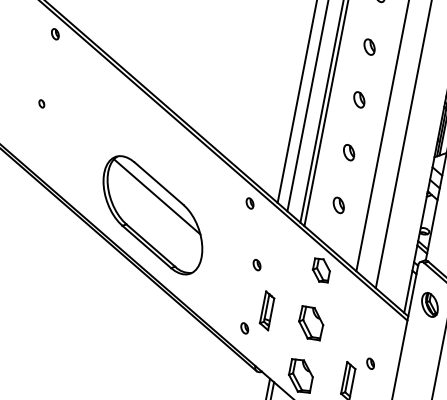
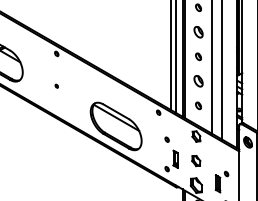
part: (369, 47) -> (198, 32), size x1.6
part: (348, 152) -> (198, 81), size x1.6
part: (309, 321) -> (195, 160), size x0.7

